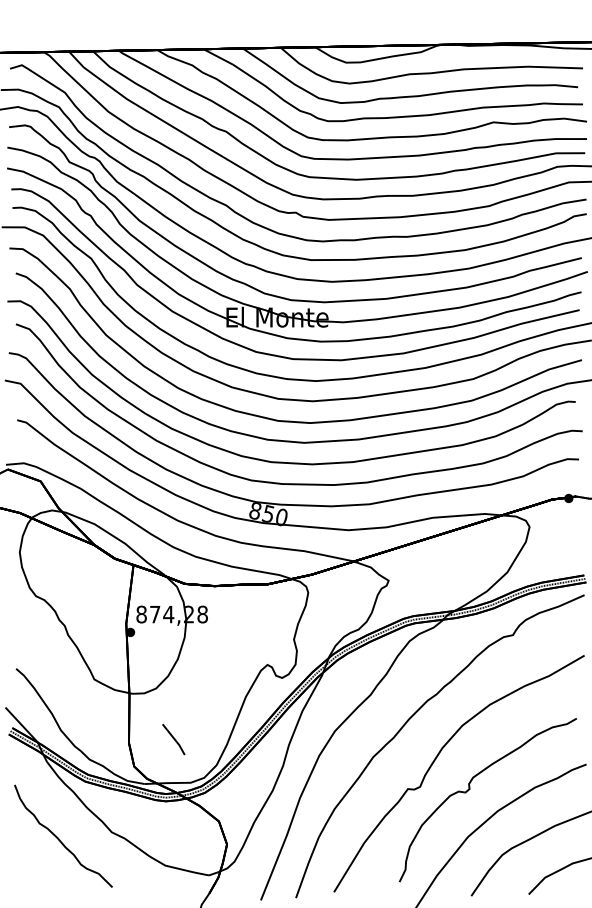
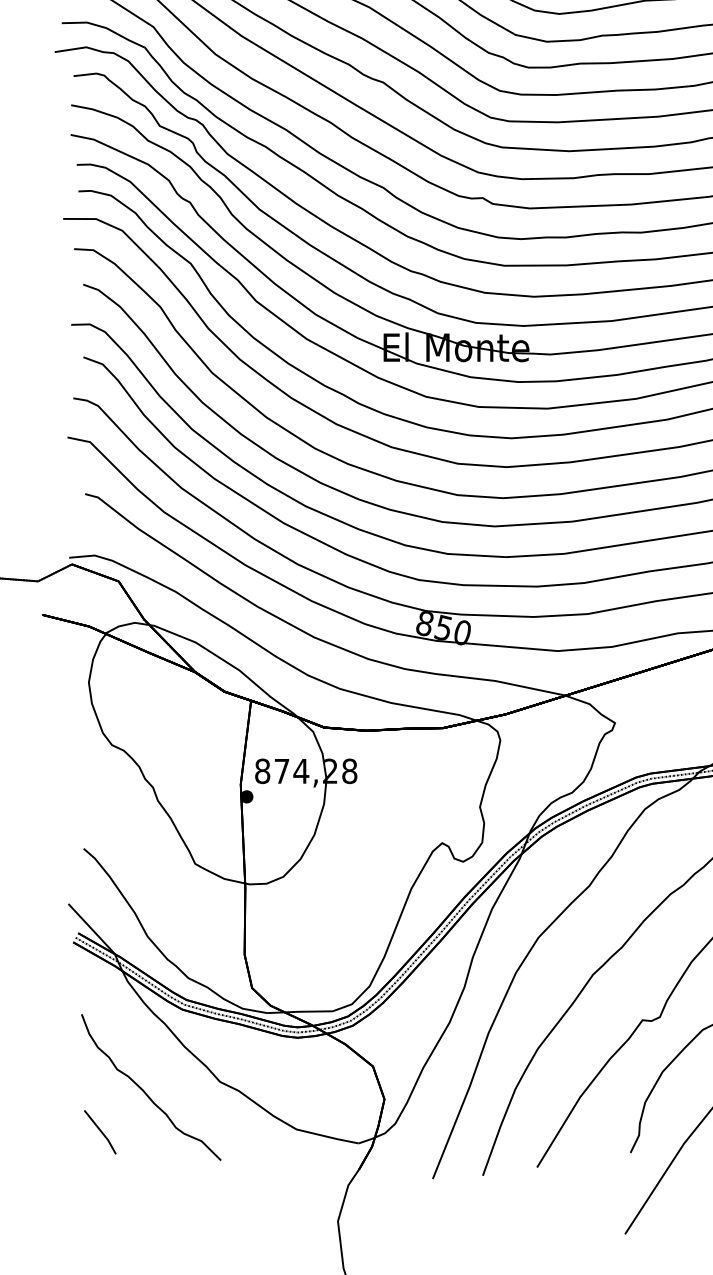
line: (173, 739) -> (99, 1132), moved

